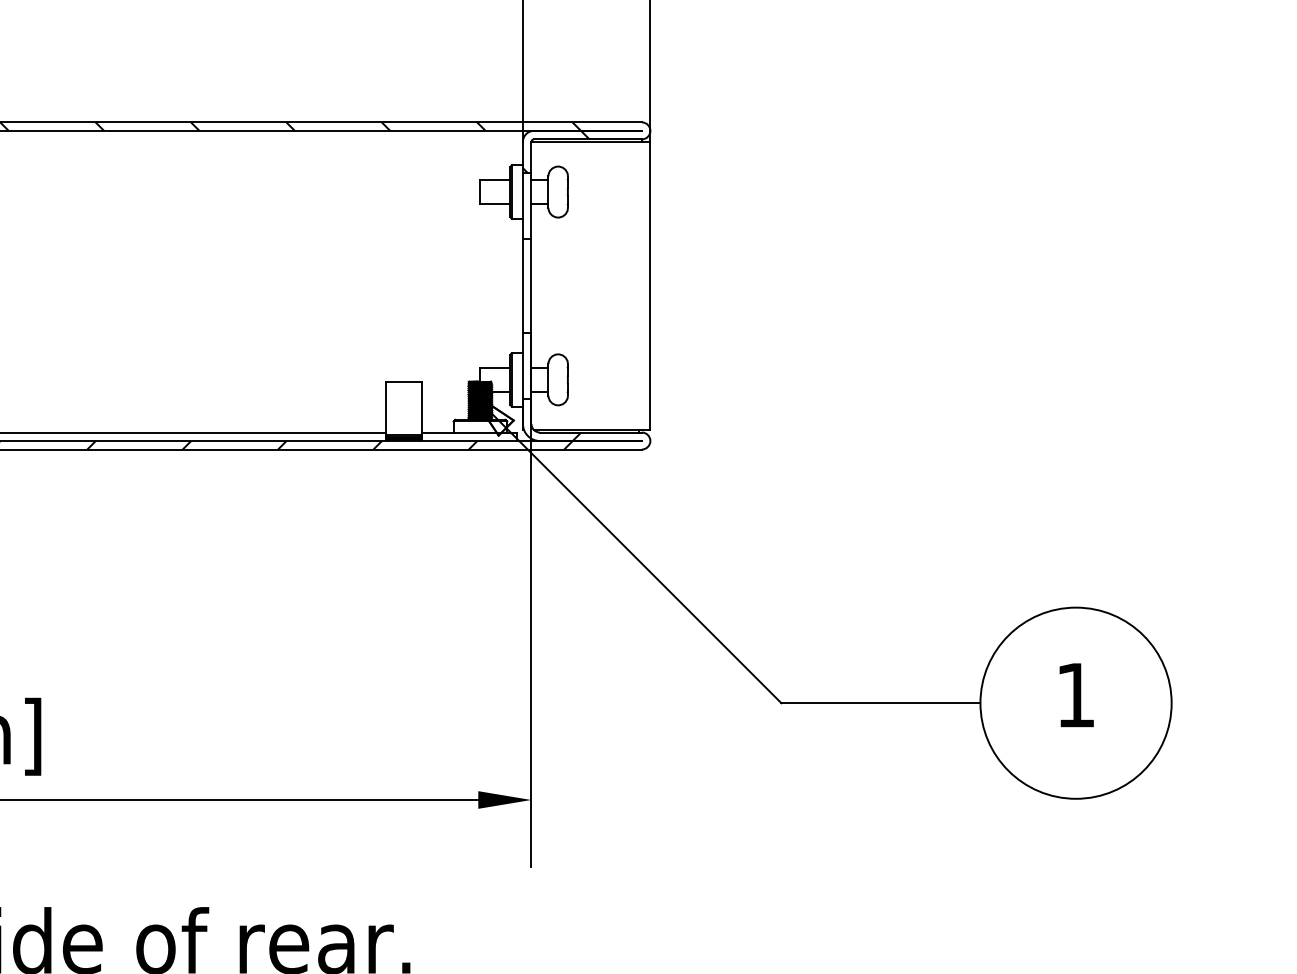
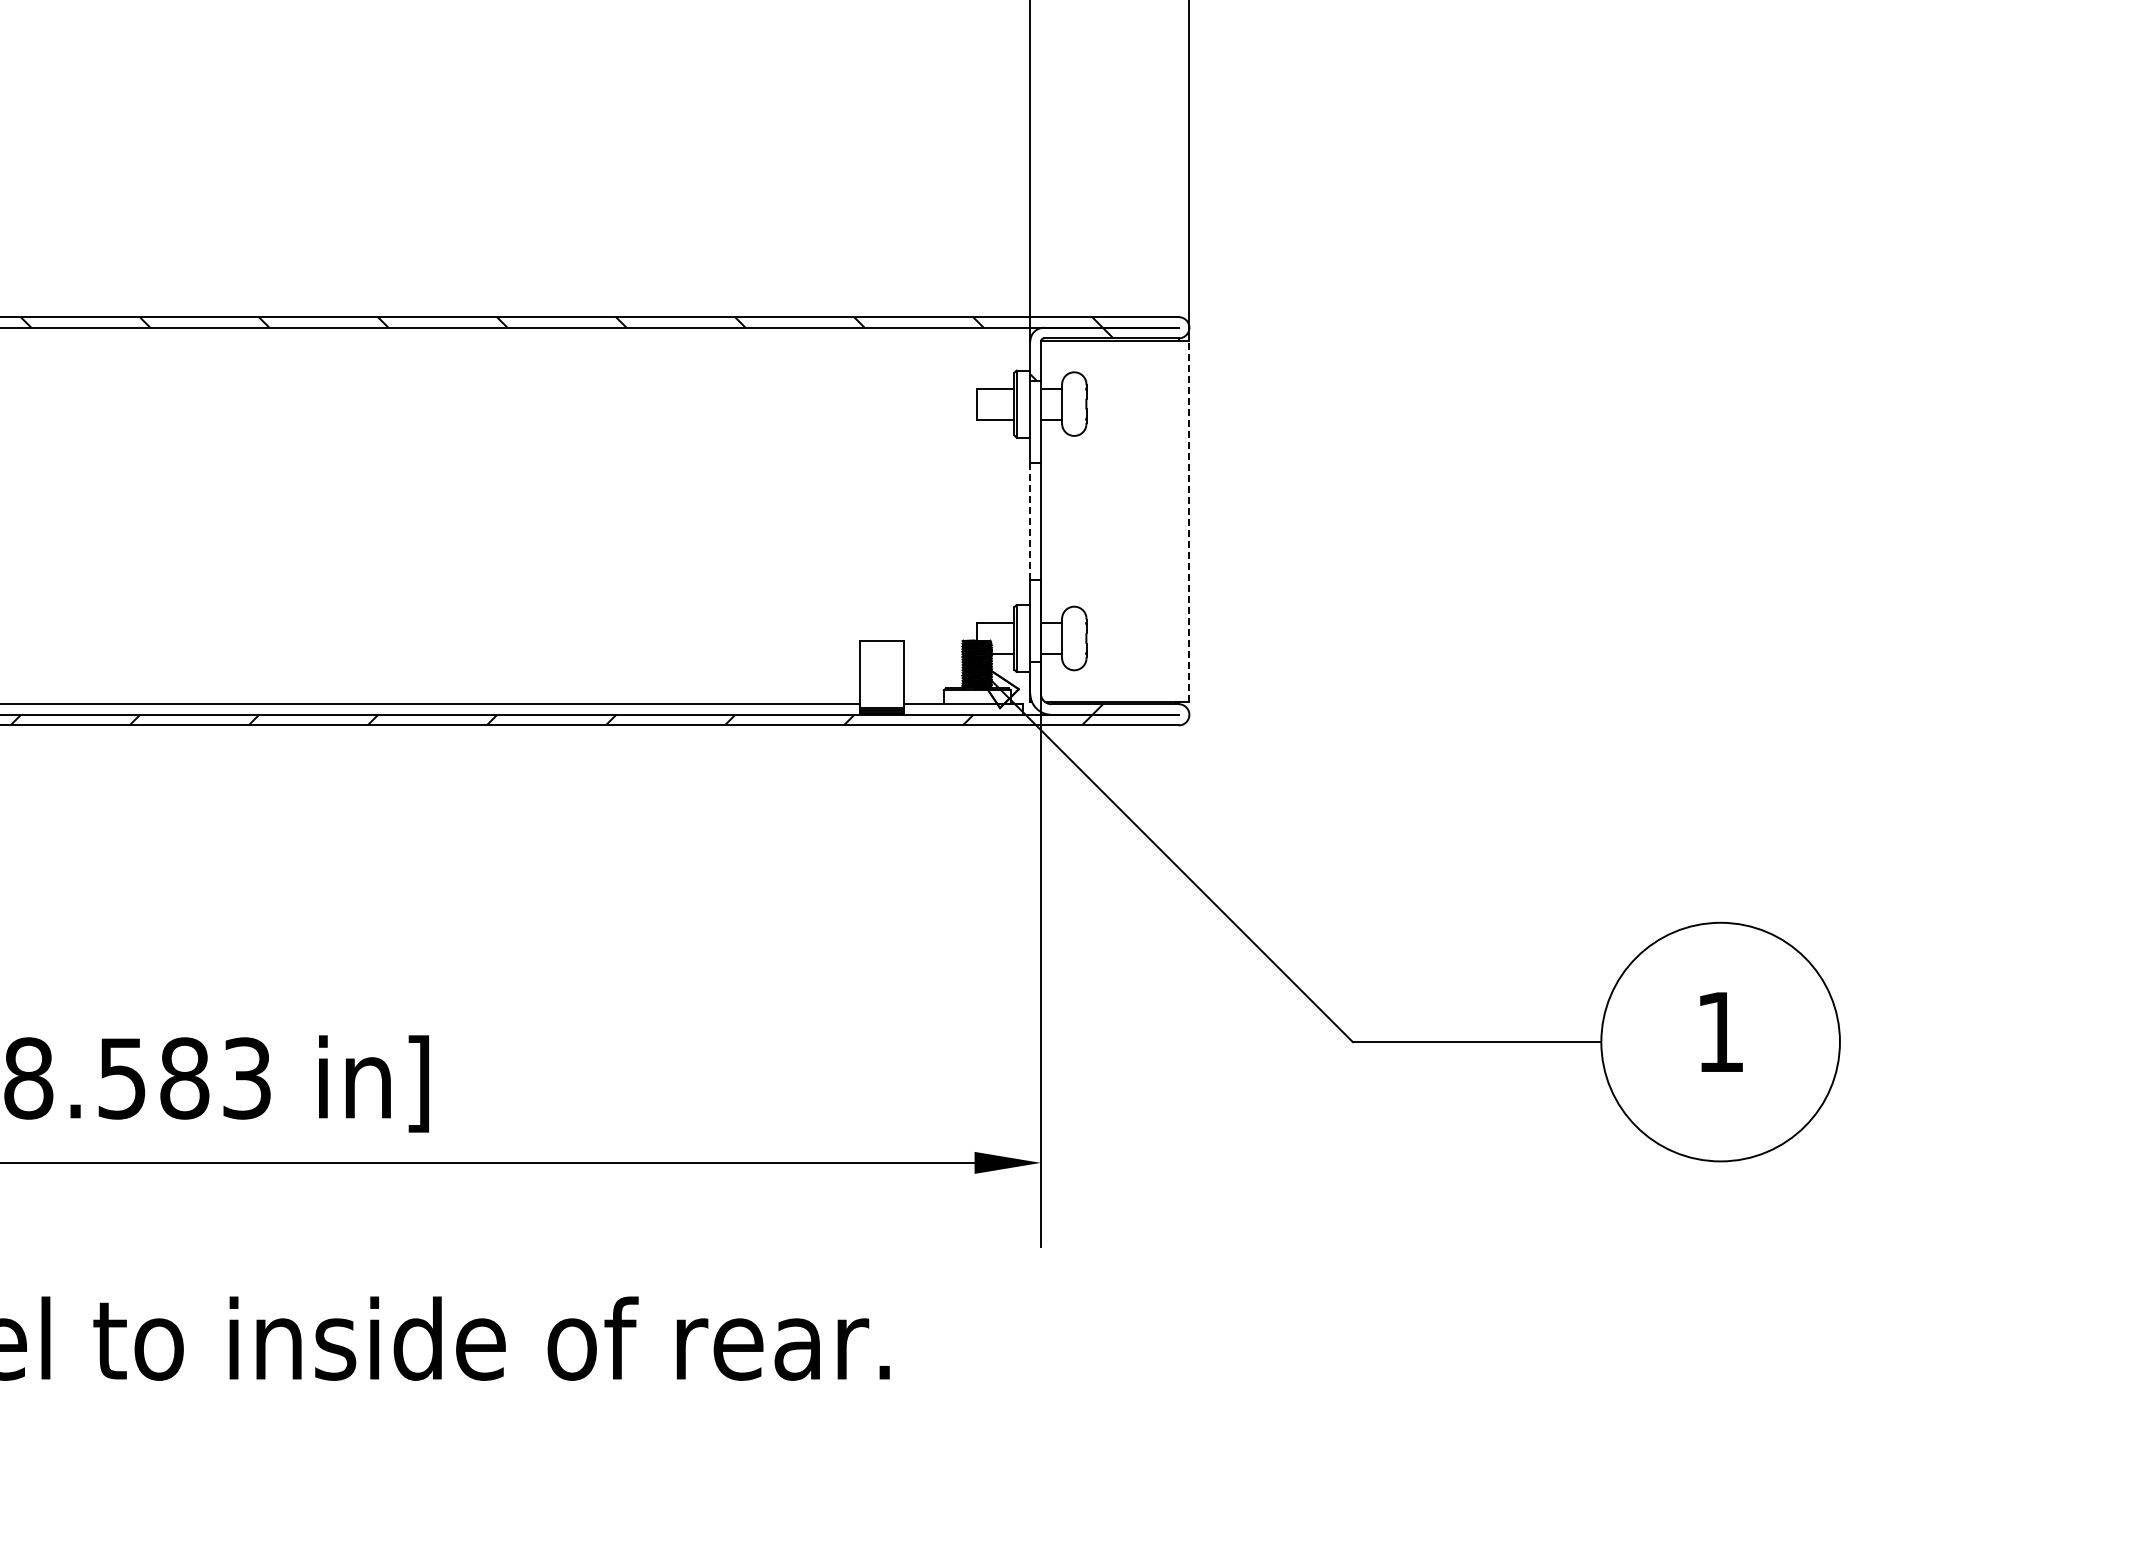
line: (523, 285) -> (1030, 520), solid -> dashed
line: (650, 285) -> (1189, 520), solid -> dashed

